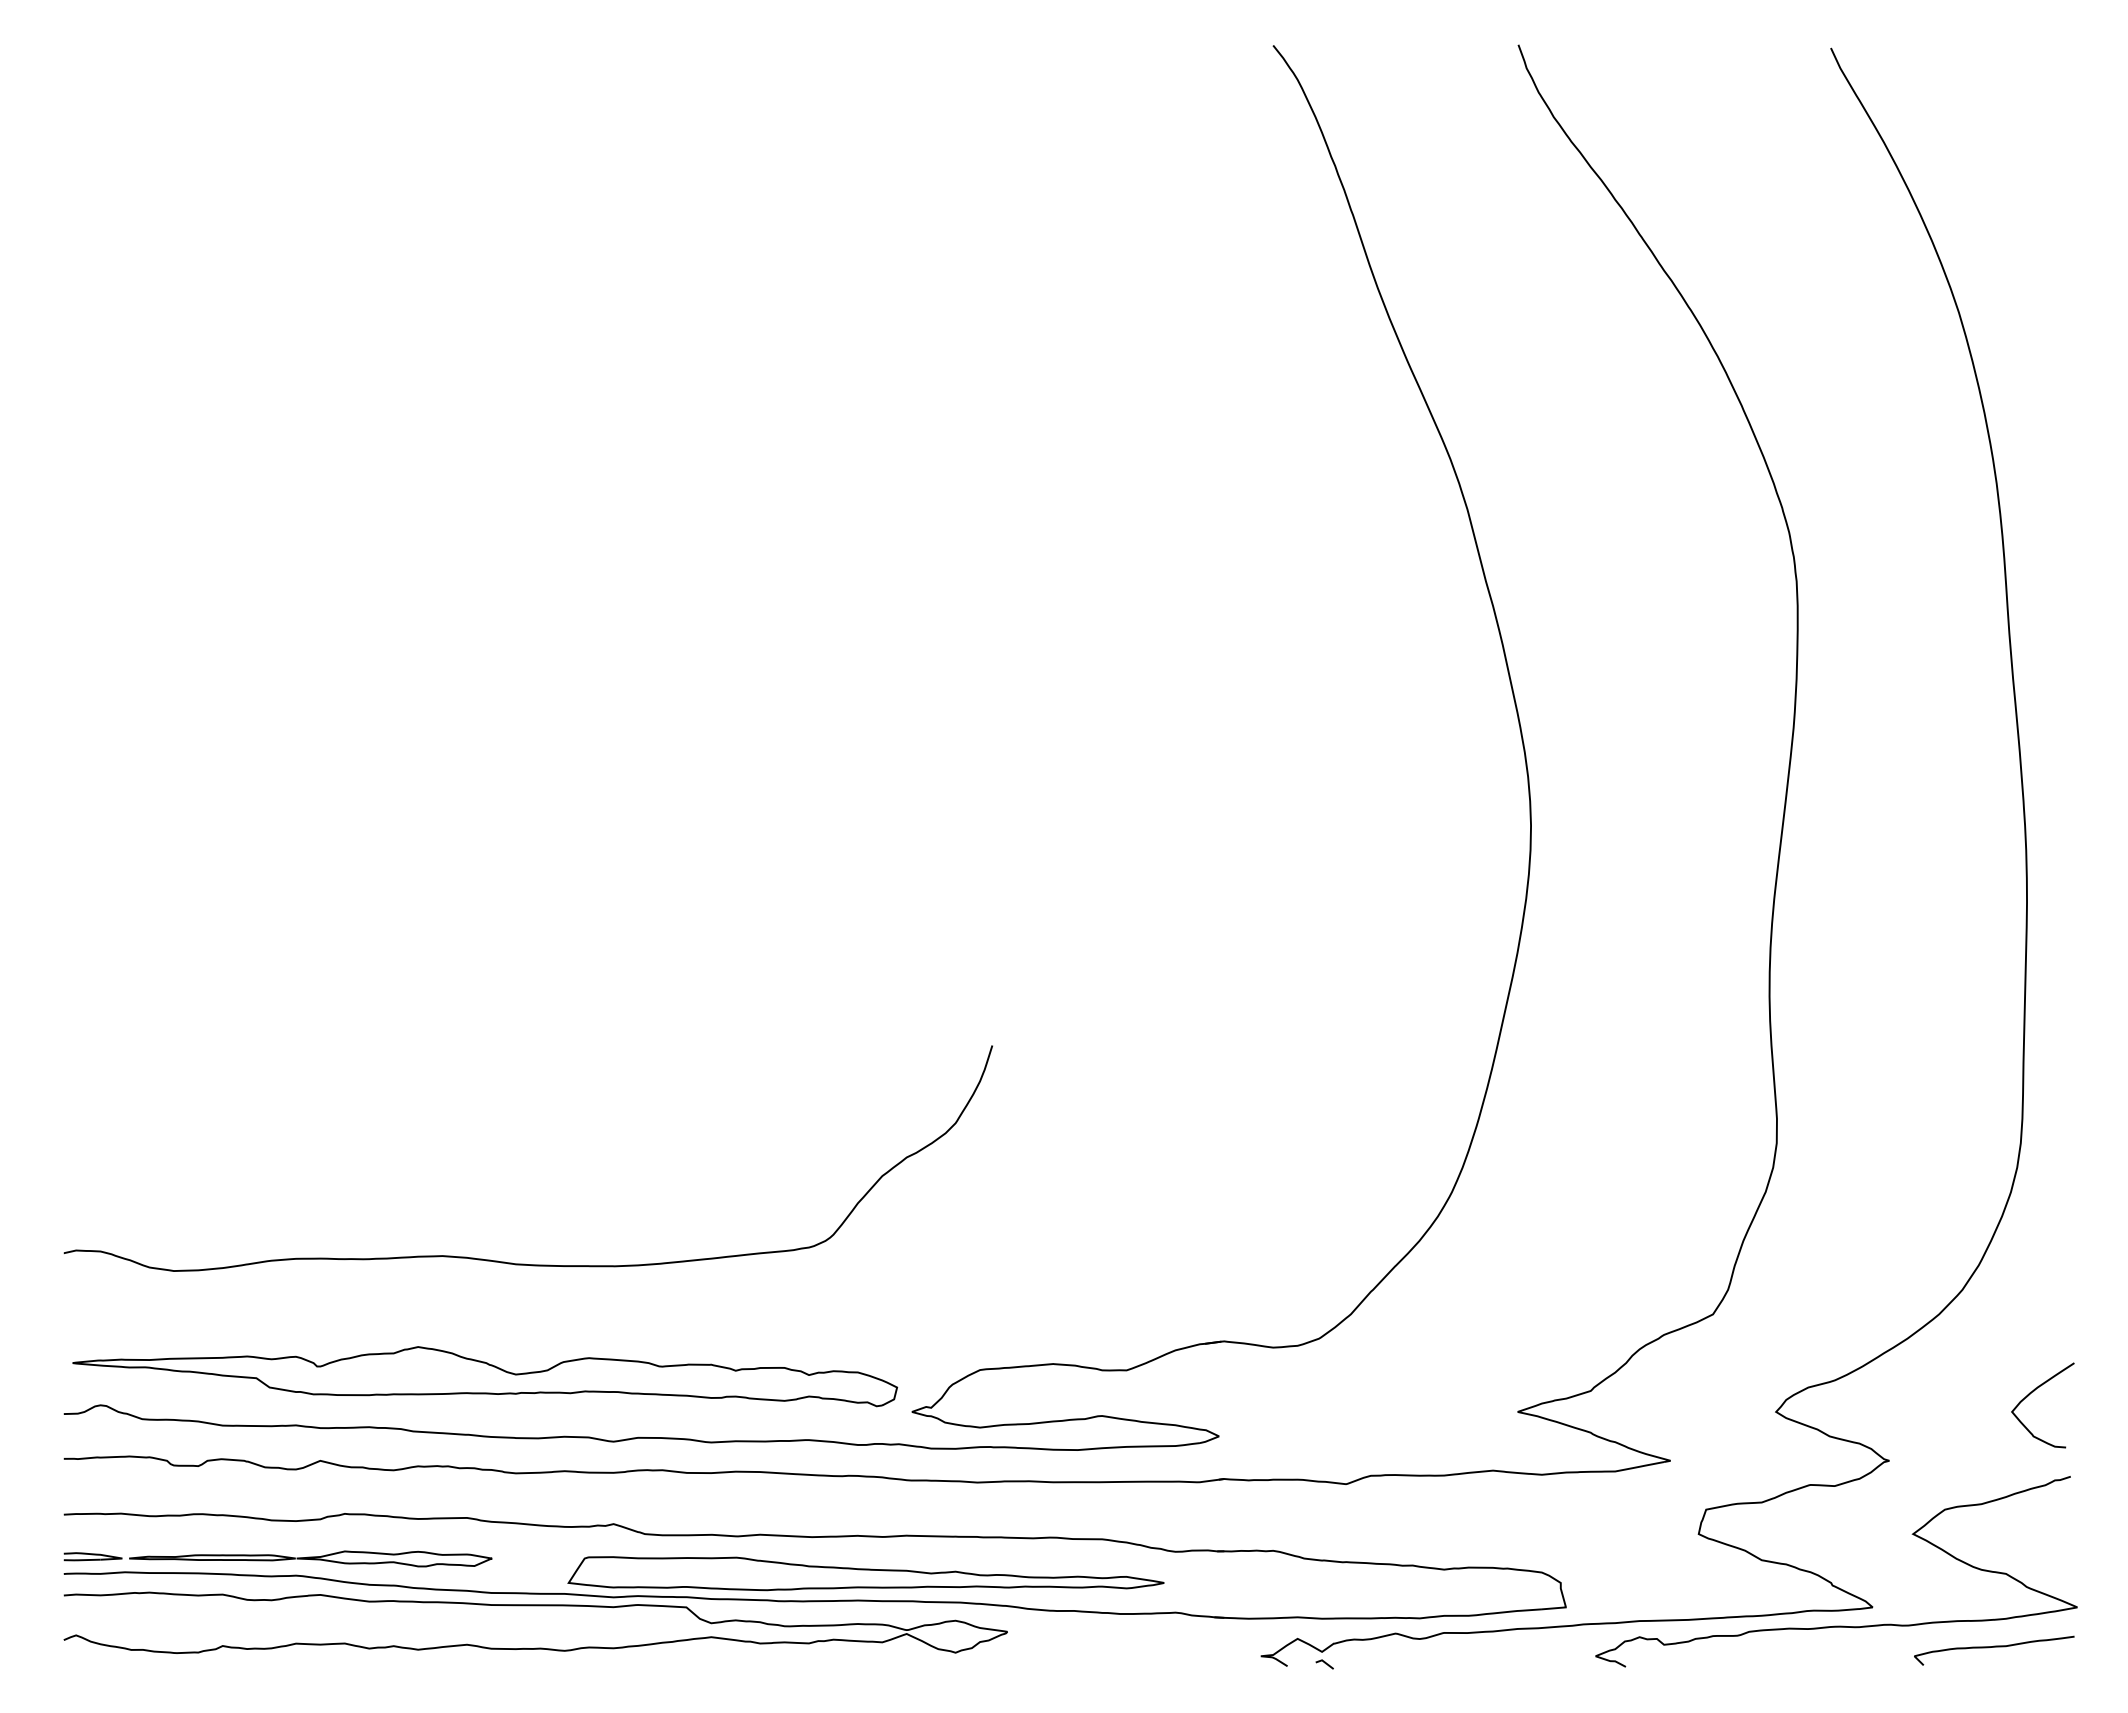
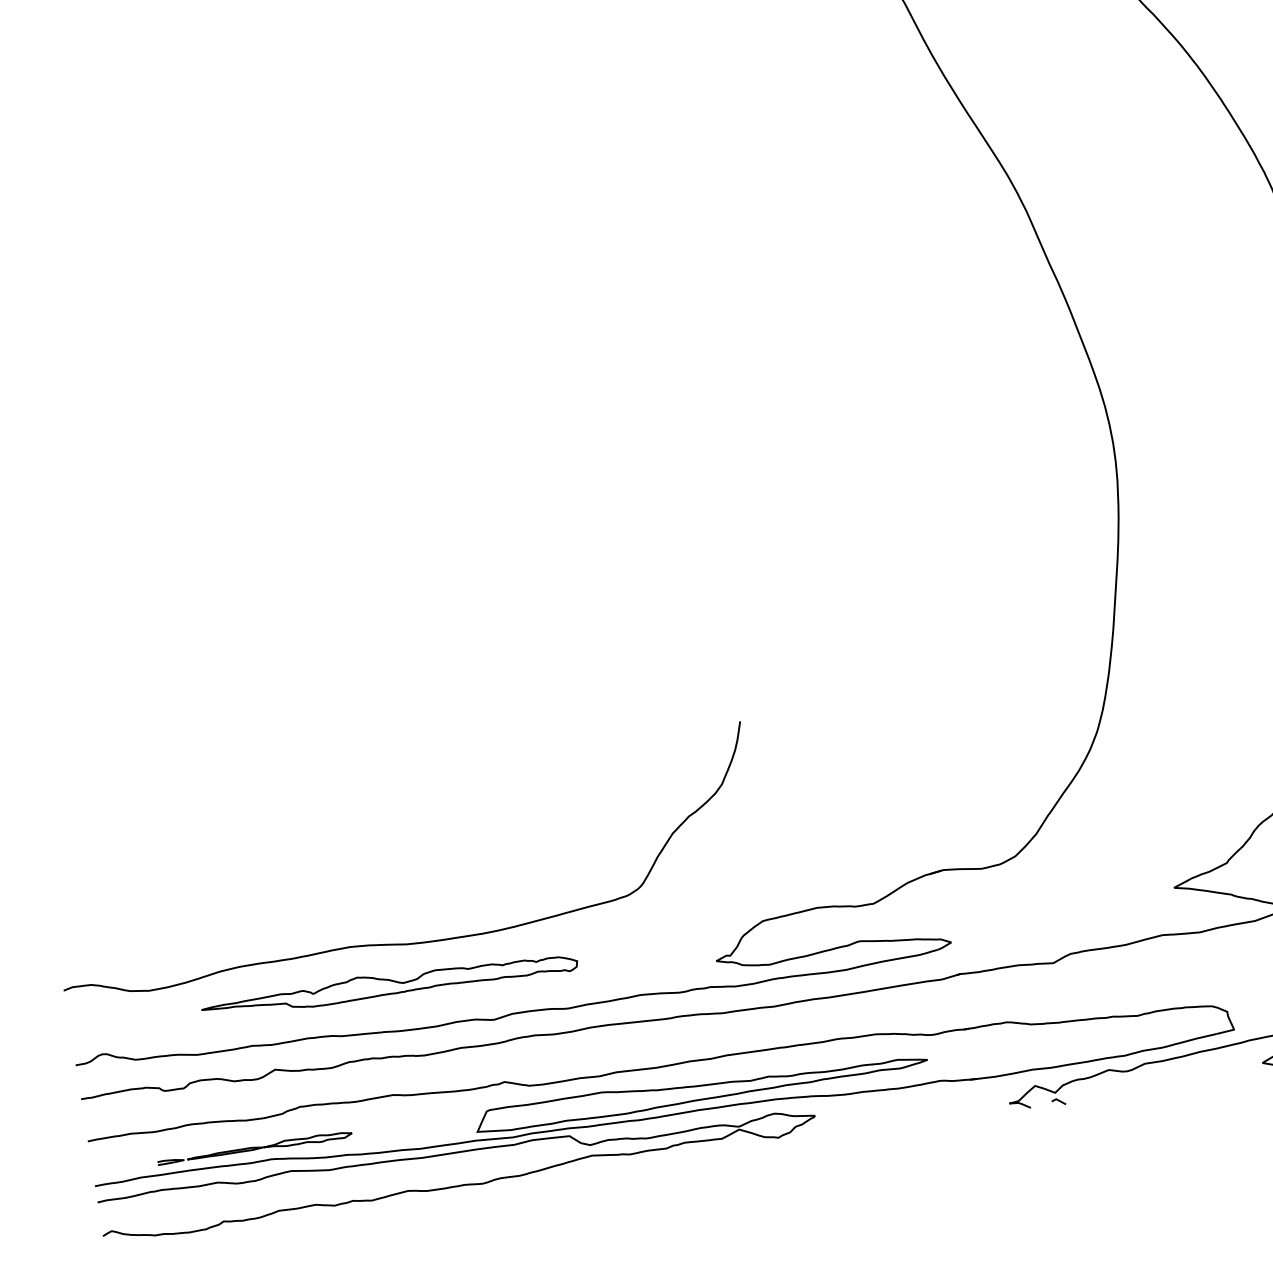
curve: (525, 1263) -> (413, 942), moved
part: (485, 1376) -> (389, 985), size x0.6
part: (277, 1558) -> (254, 1148), size x0.6

